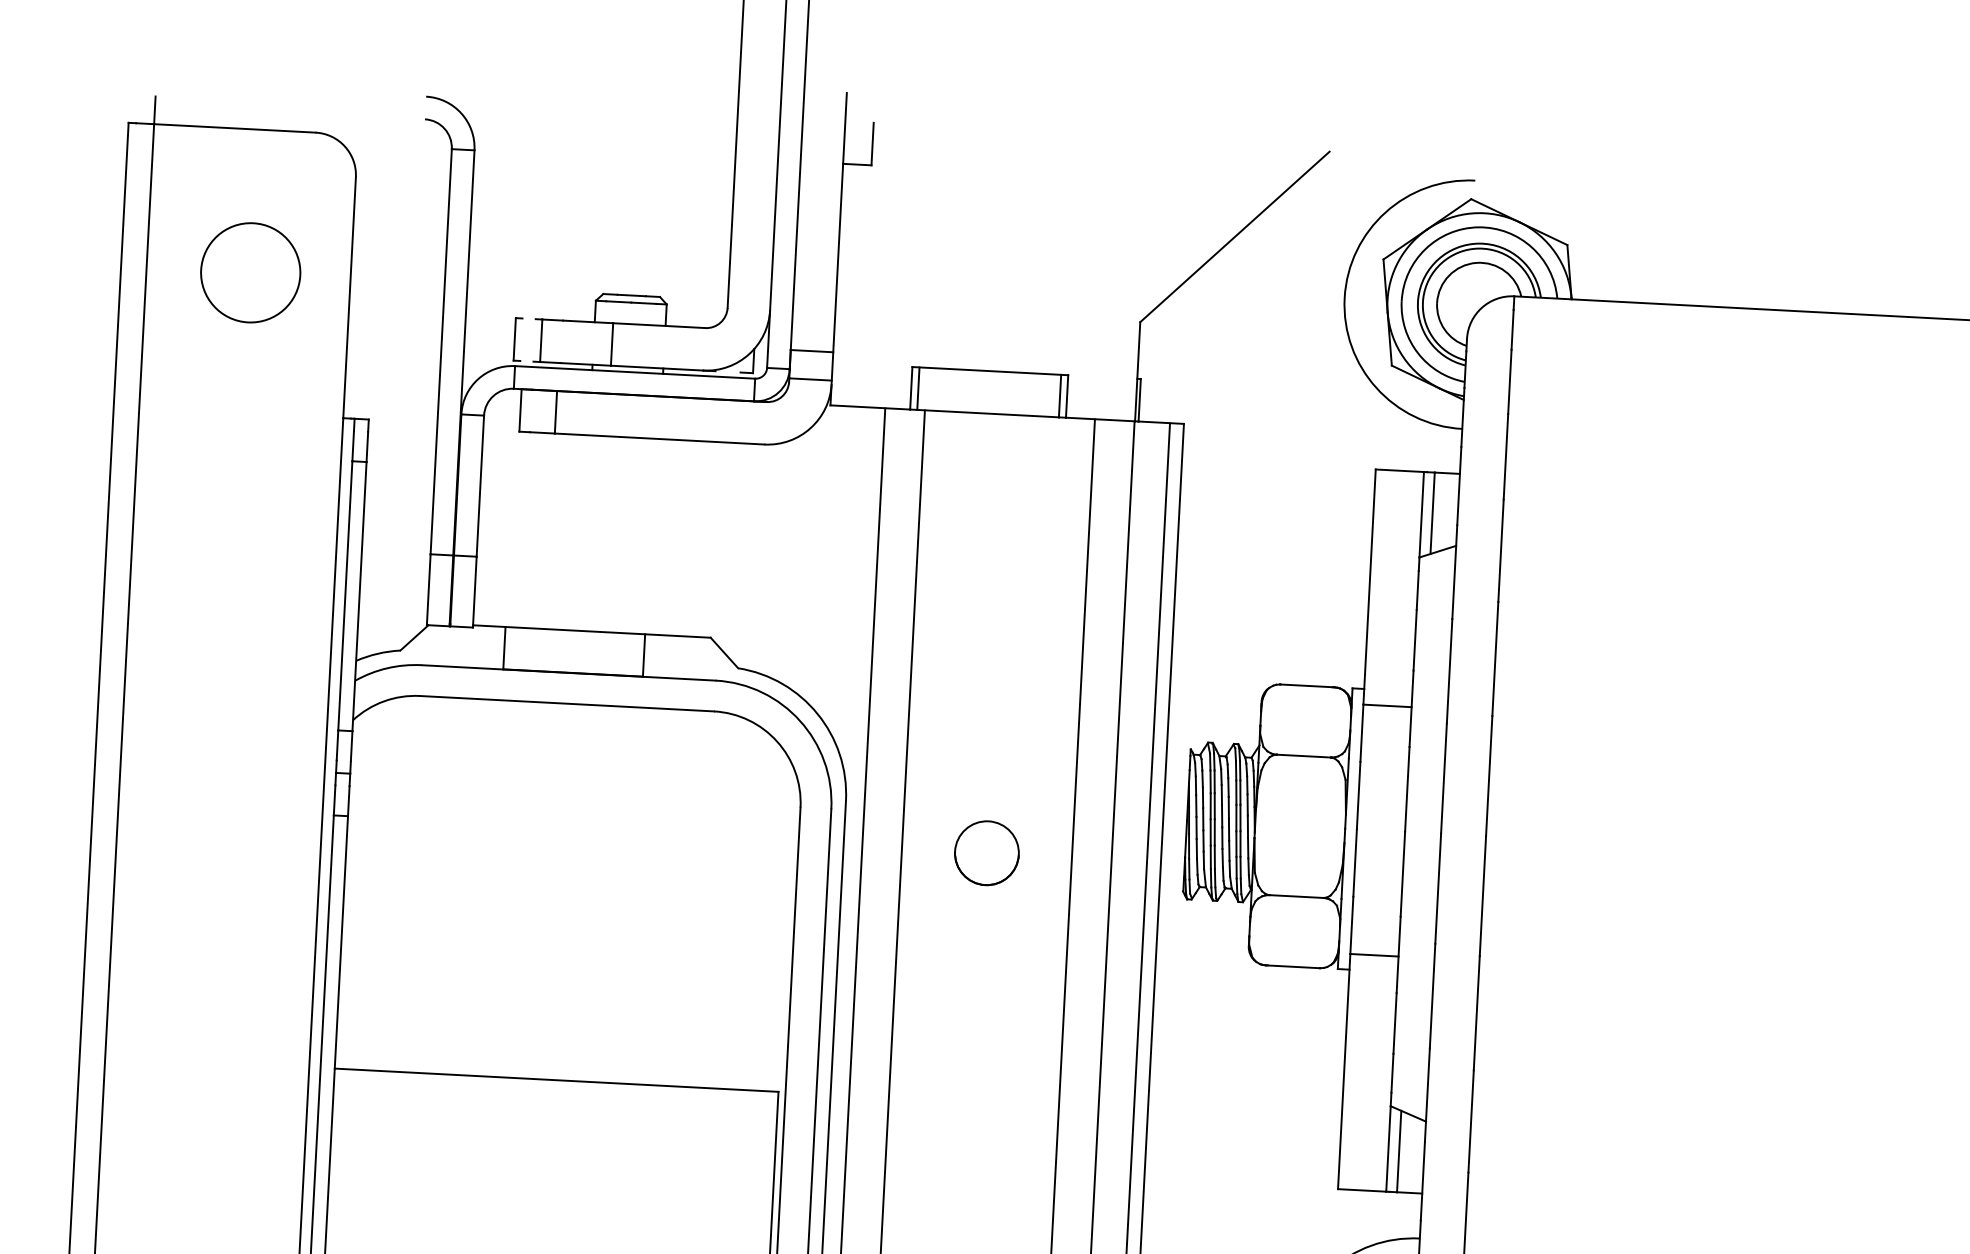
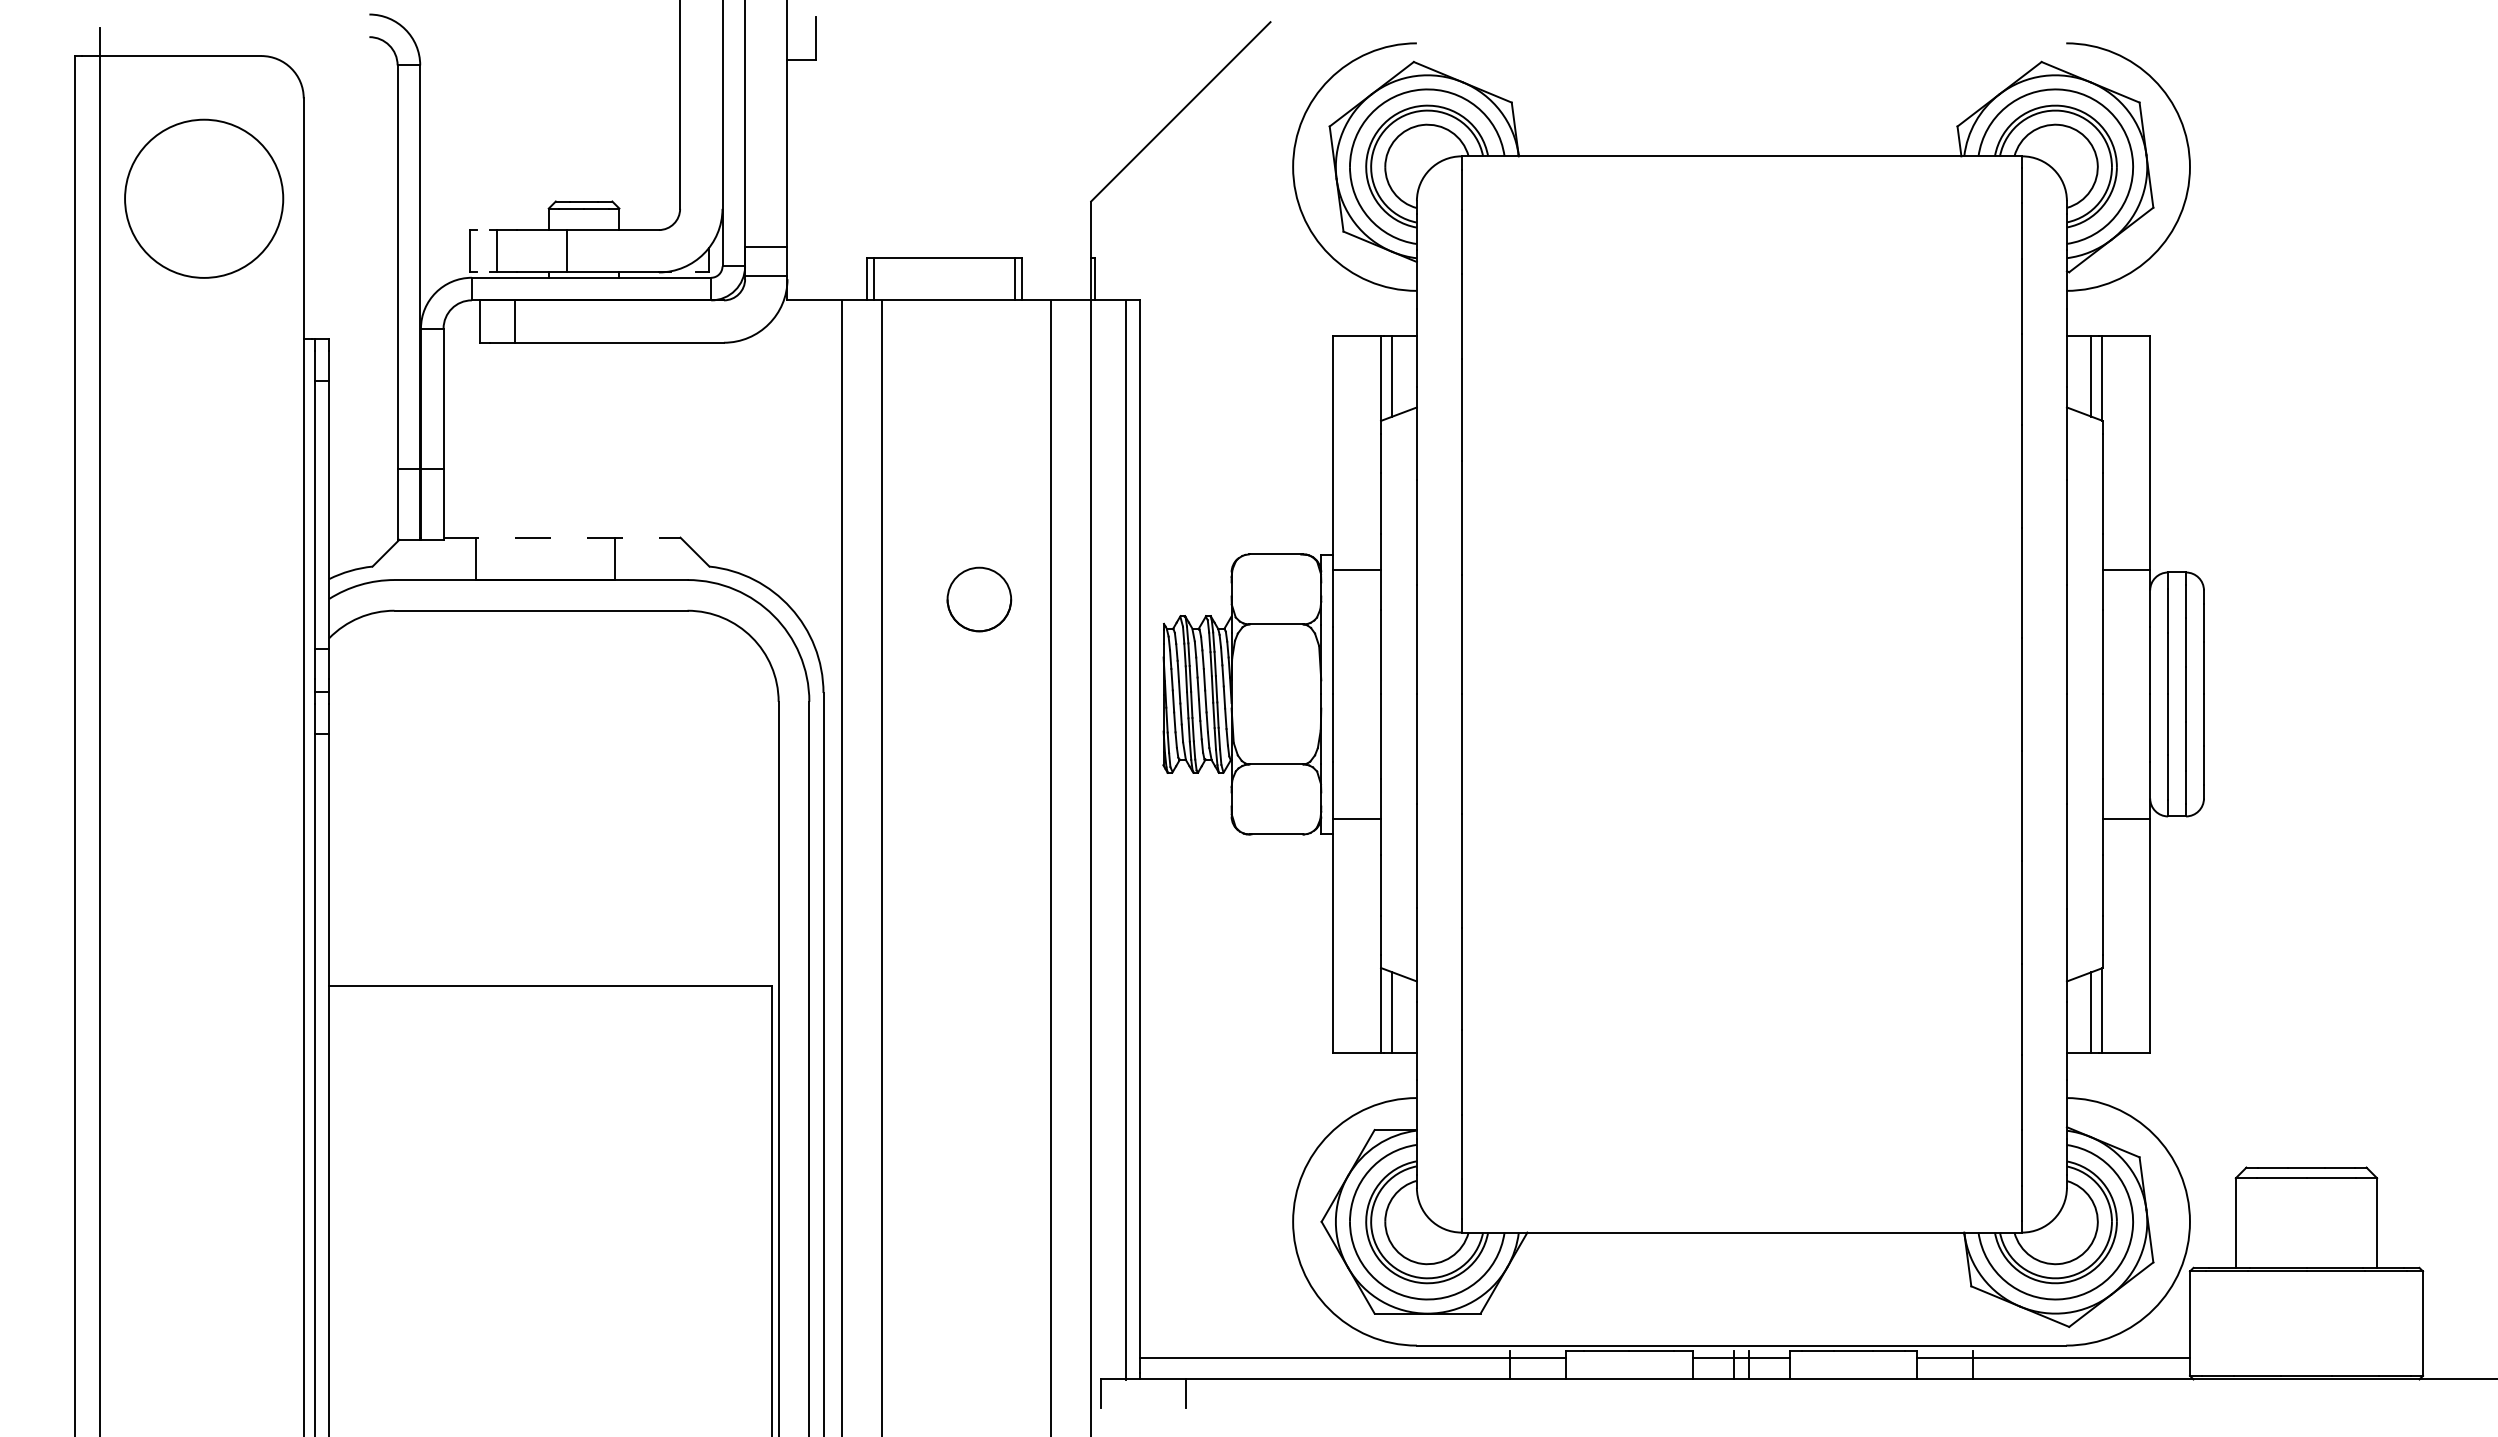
circle: (250, 272) -> (203, 198), size x1.6
line: (592, 631) -> (562, 537), solid -> dashed
part: (987, 853) -> (979, 599), moved

